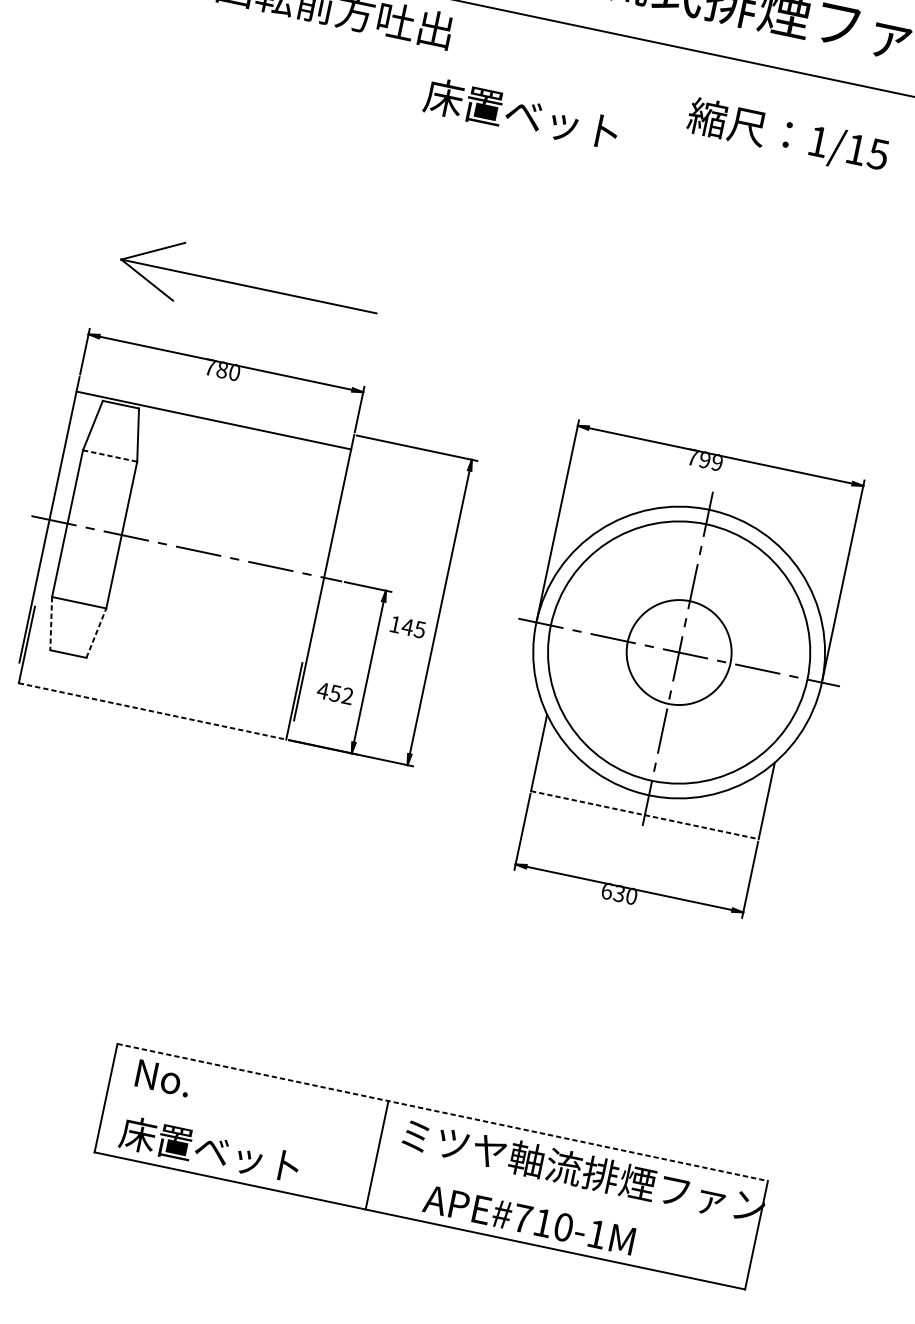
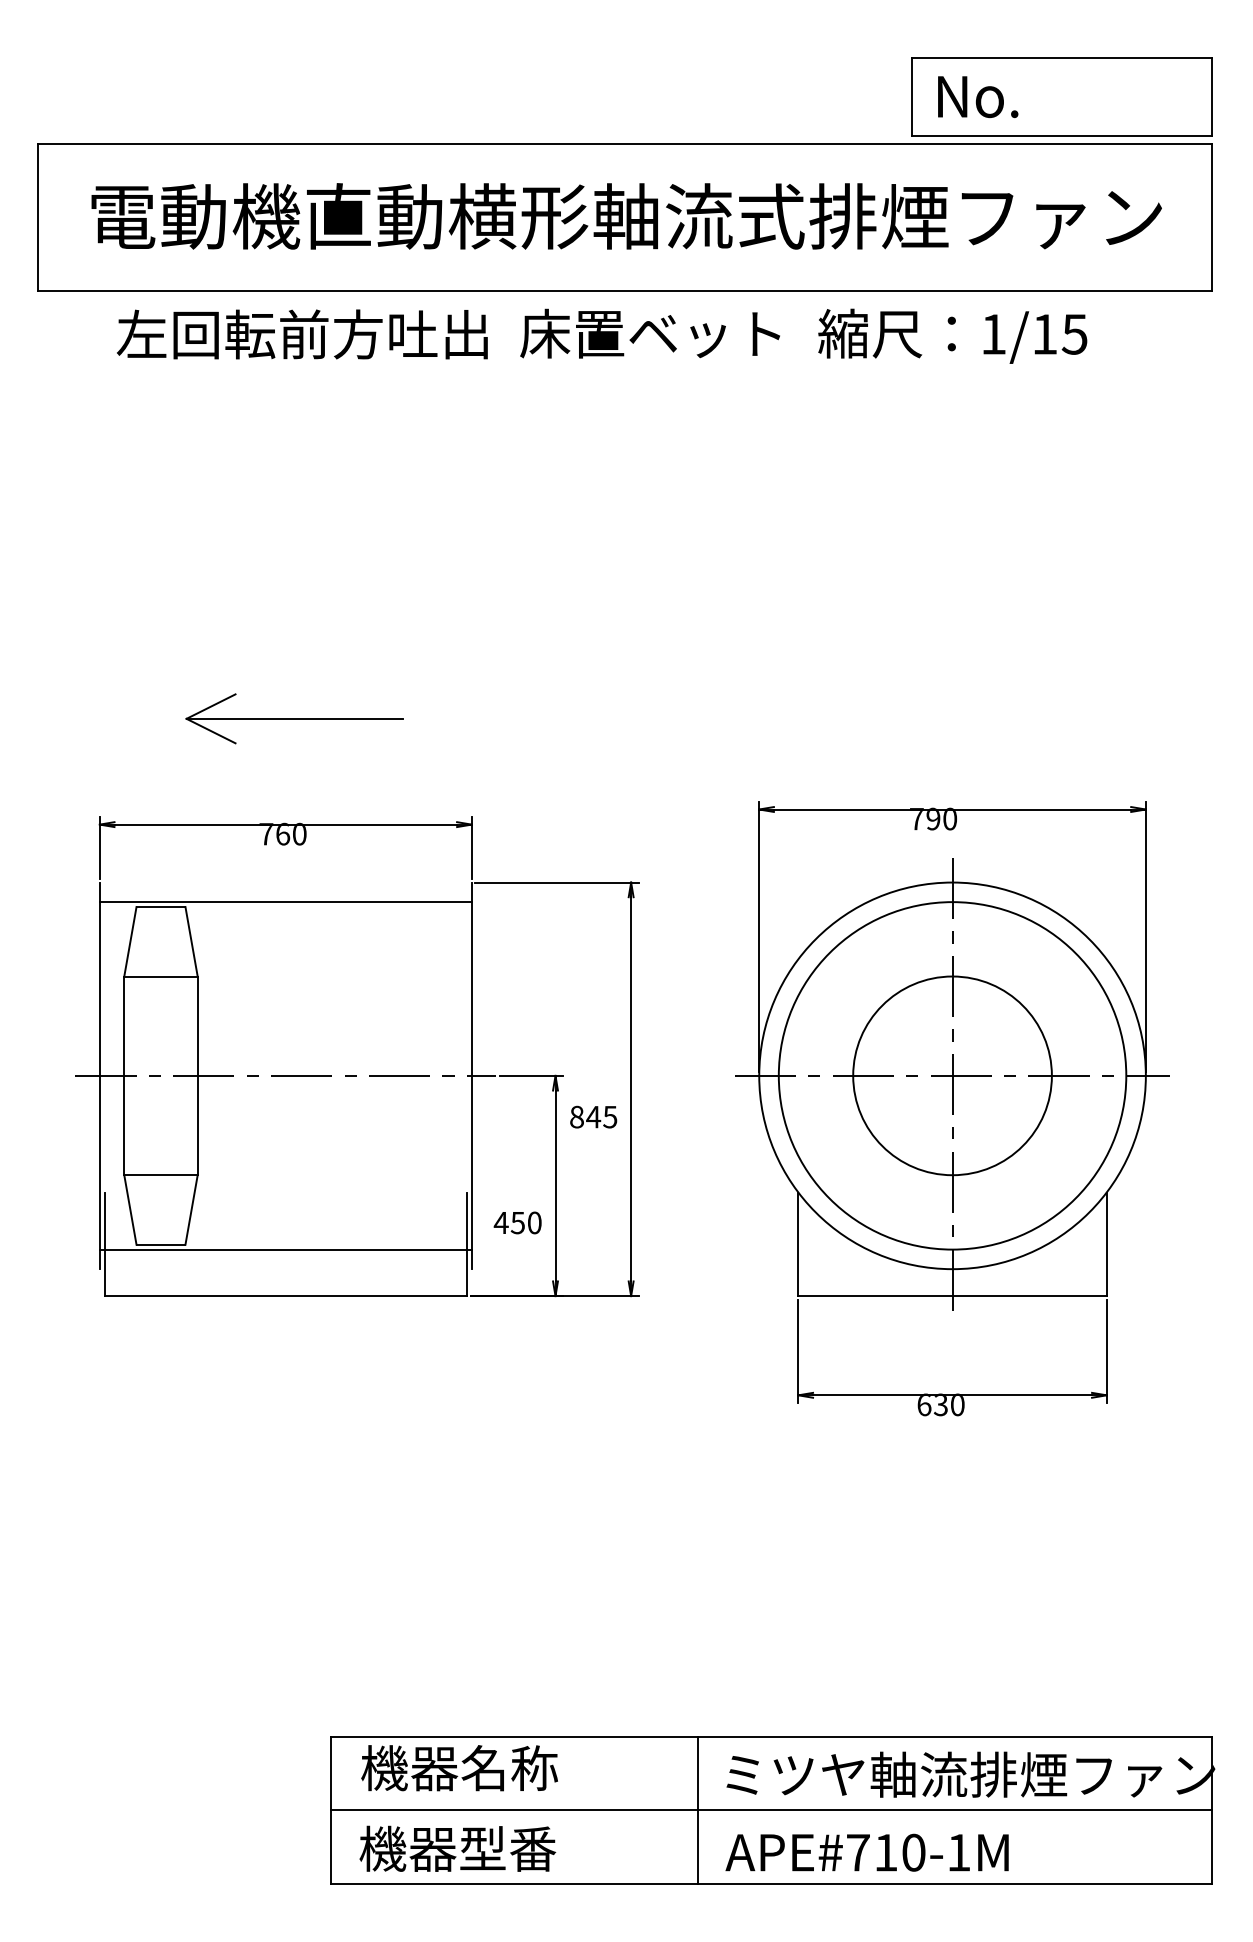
text: (521, 113) -> (649, 333), moved
text: (787, 136) -> (952, 335), moved
part: (248, 286) -> (294, 718), size x0.62
text: (222, 369) -> (283, 833), 780 -> 760
line: (110, 456) -> (161, 976), dashed -> solid
text: (717, 462) -> (950, 818), 799 -> 790
line: (51, 624) -> (130, 1210), dashed -> solid
text: (395, 624) -> (576, 1116), 145 -> 845
line: (96, 632) -> (191, 1209), dashed -> solid
circle: (679, 652) -> (952, 1075), size x1.43
line: (159, 676) -> (285, 1249), added
text: (347, 695) -> (534, 1222), 452 -> 450
line: (153, 711) -> (286, 1296), dashed -> solid
line: (645, 815) -> (953, 1296), dashed -> solid
text: (207, 1087) -> (459, 1768), No. -> 機器名称
line: (443, 1112) -> (772, 1736), dashed -> solid
text: (209, 1149) -> (479, 1848), 床置ベット -> 機器型番
line: (431, 1166) -> (771, 1810), added
text: (528, 1219) -> (866, 1852), moved

